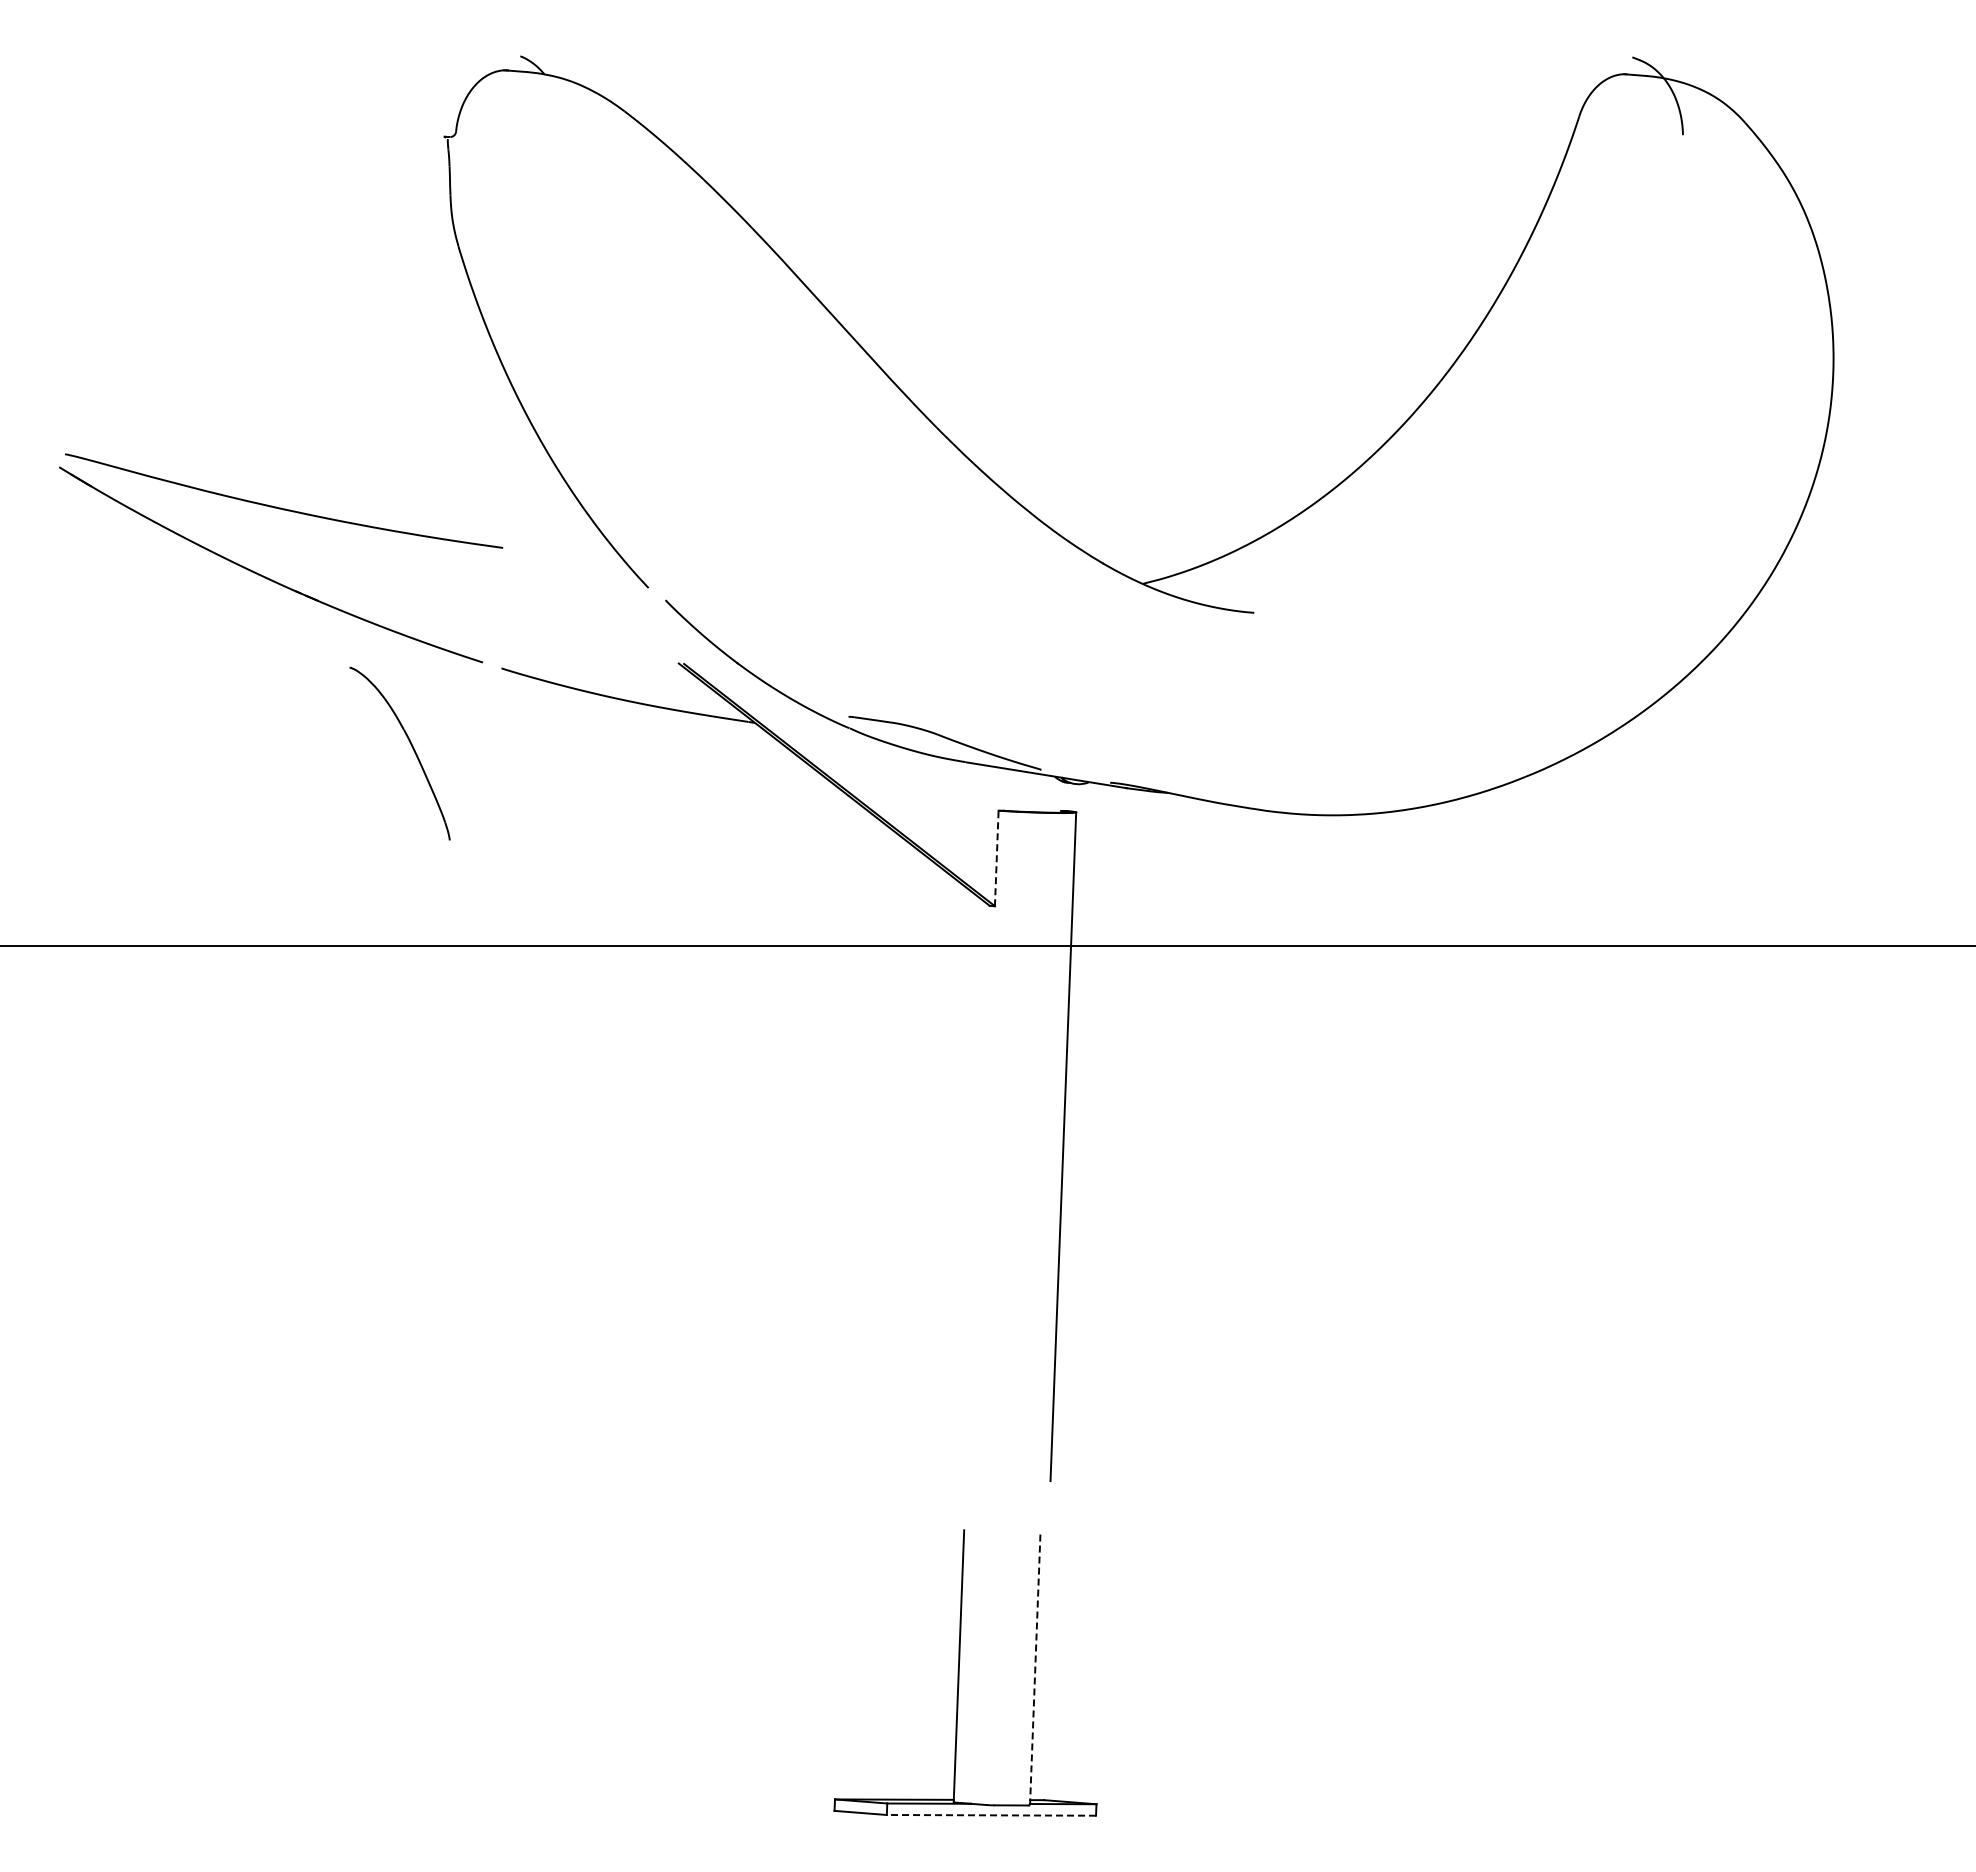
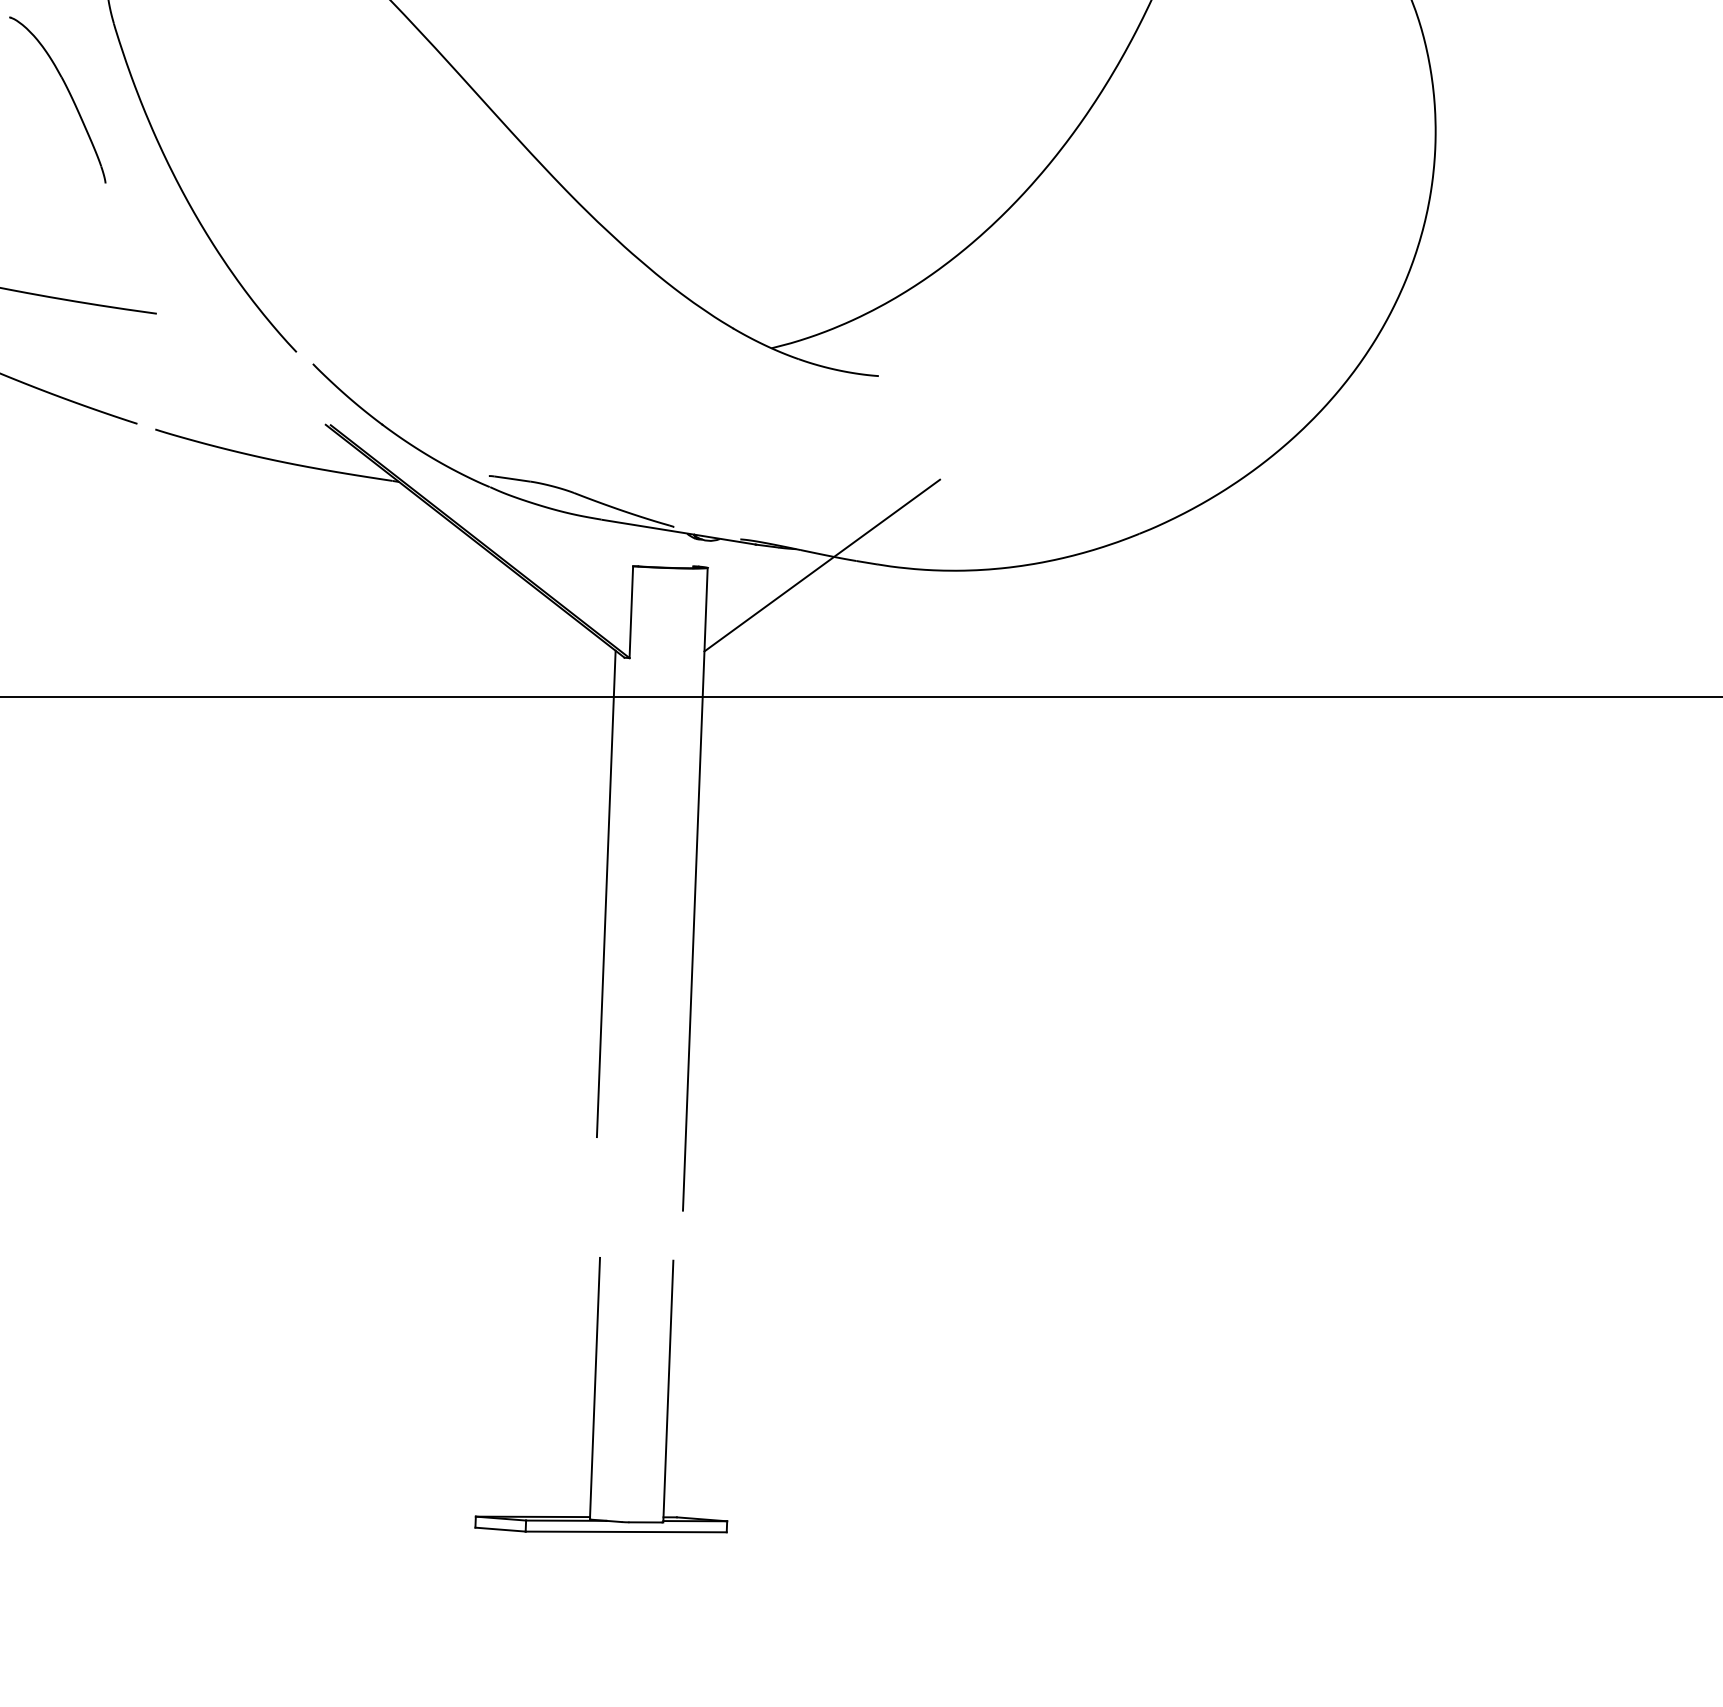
part: (411, 746) -> (68, 93), moved
line: (1194, 809) -> (821, 565), added
line: (996, 858) -> (631, 612), dashed -> solid
line: (970, 1151) -> (606, 893), added
line: (1035, 1668) -> (668, 1390), dashed -> solid
line: (991, 1815) -> (626, 1532), dashed -> solid

